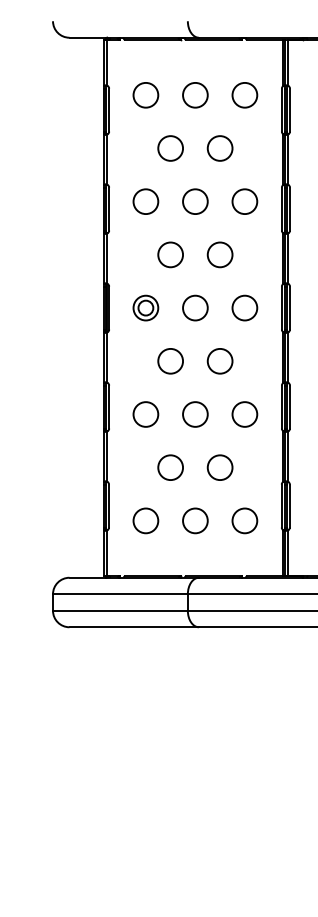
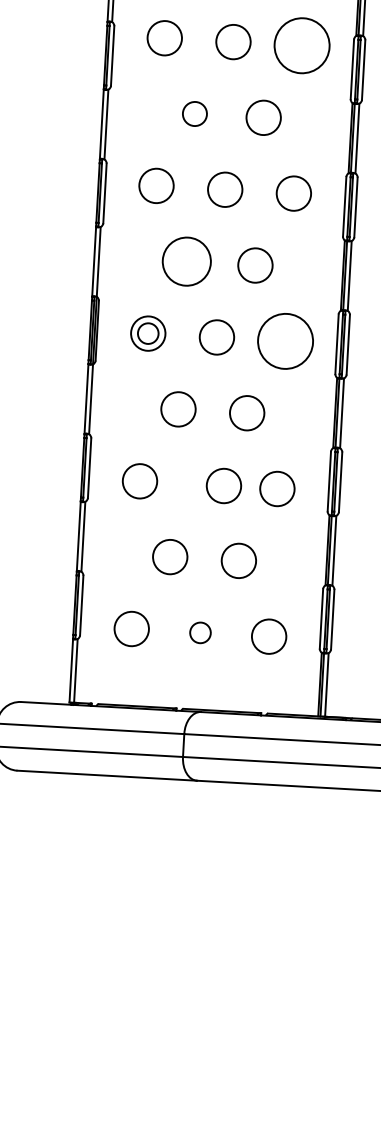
circle: (244, 95) -> (301, 46), size x1.6
circle: (170, 148) -> (194, 114), size x0.7
circle: (170, 254) -> (186, 261), size x1.4
circle: (244, 307) -> (285, 340), size x1.6
circle: (195, 414) -> (224, 486), moved
circle: (195, 520) -> (200, 632), size x0.6

